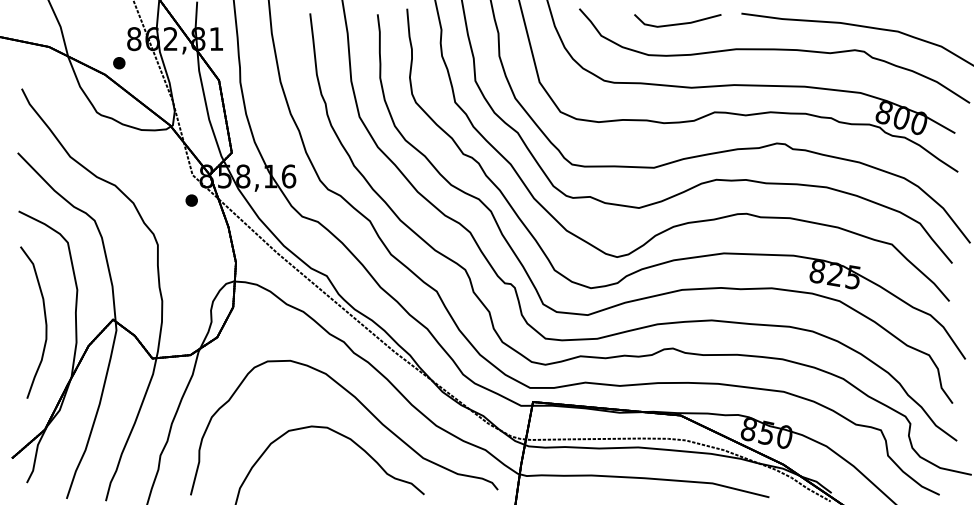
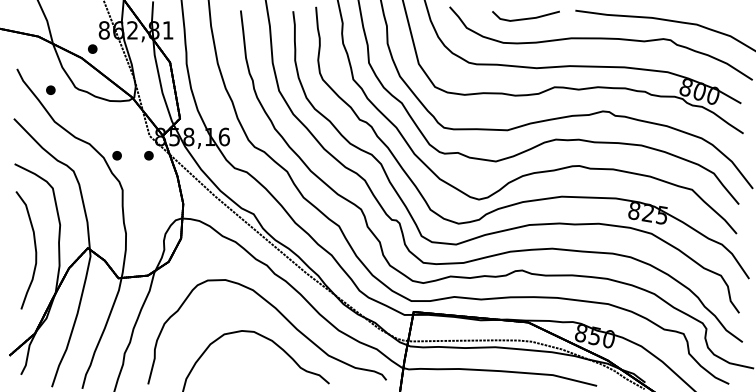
part: (65, 116) -> (51, 90), added
part: (150, 200) -> (116, 155), added

